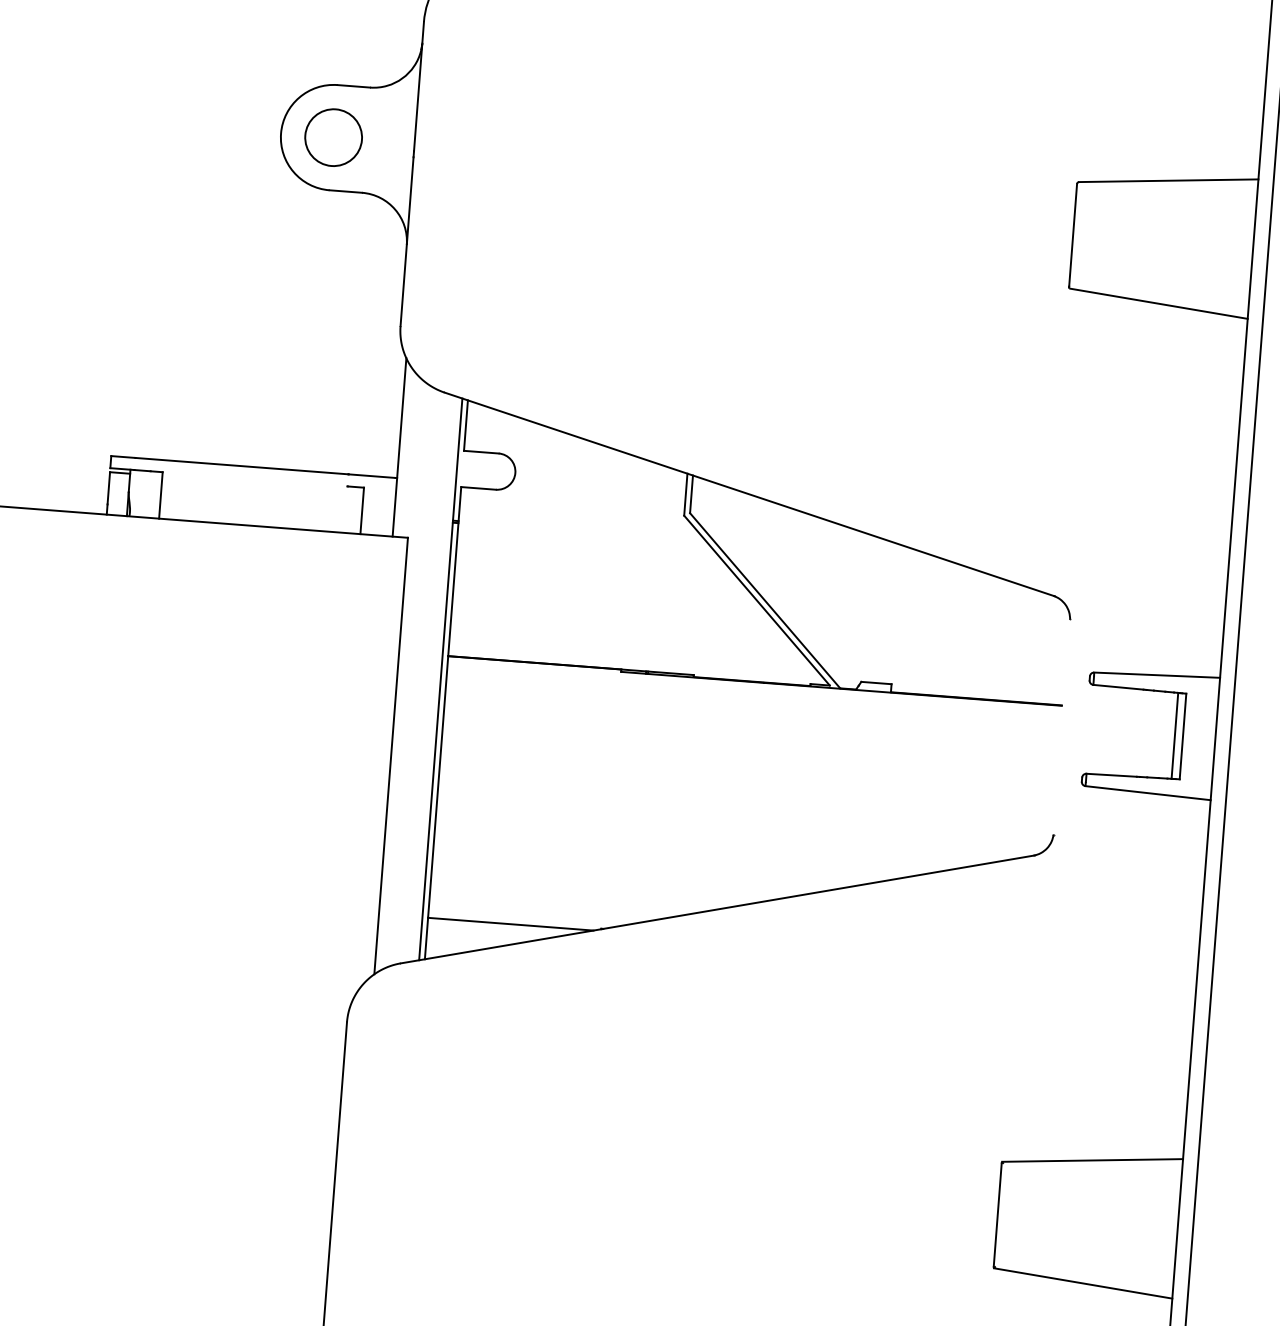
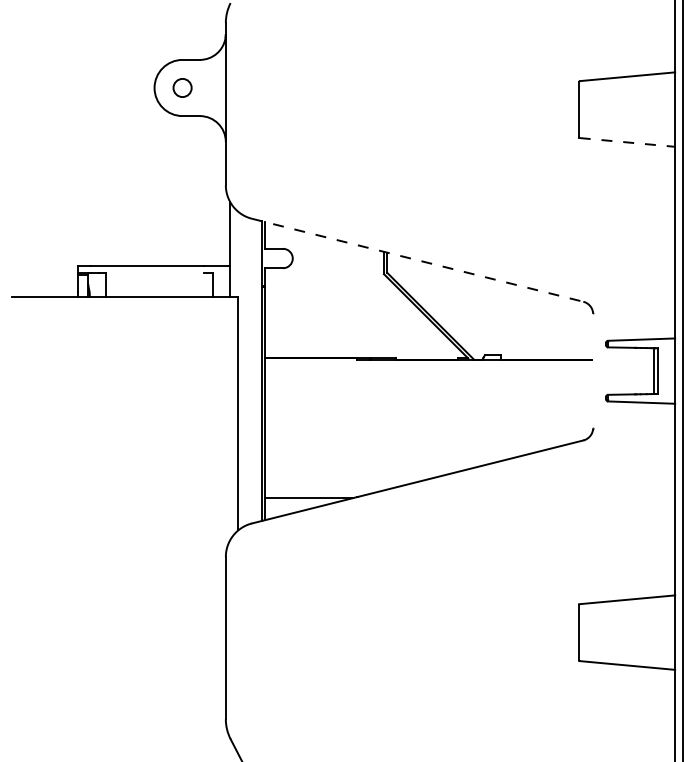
circle: (333, 136) -> (182, 87), size x0.6
line: (1159, 303) -> (627, 142), solid -> dashed
line: (750, 494) -> (418, 260), solid -> dashed

